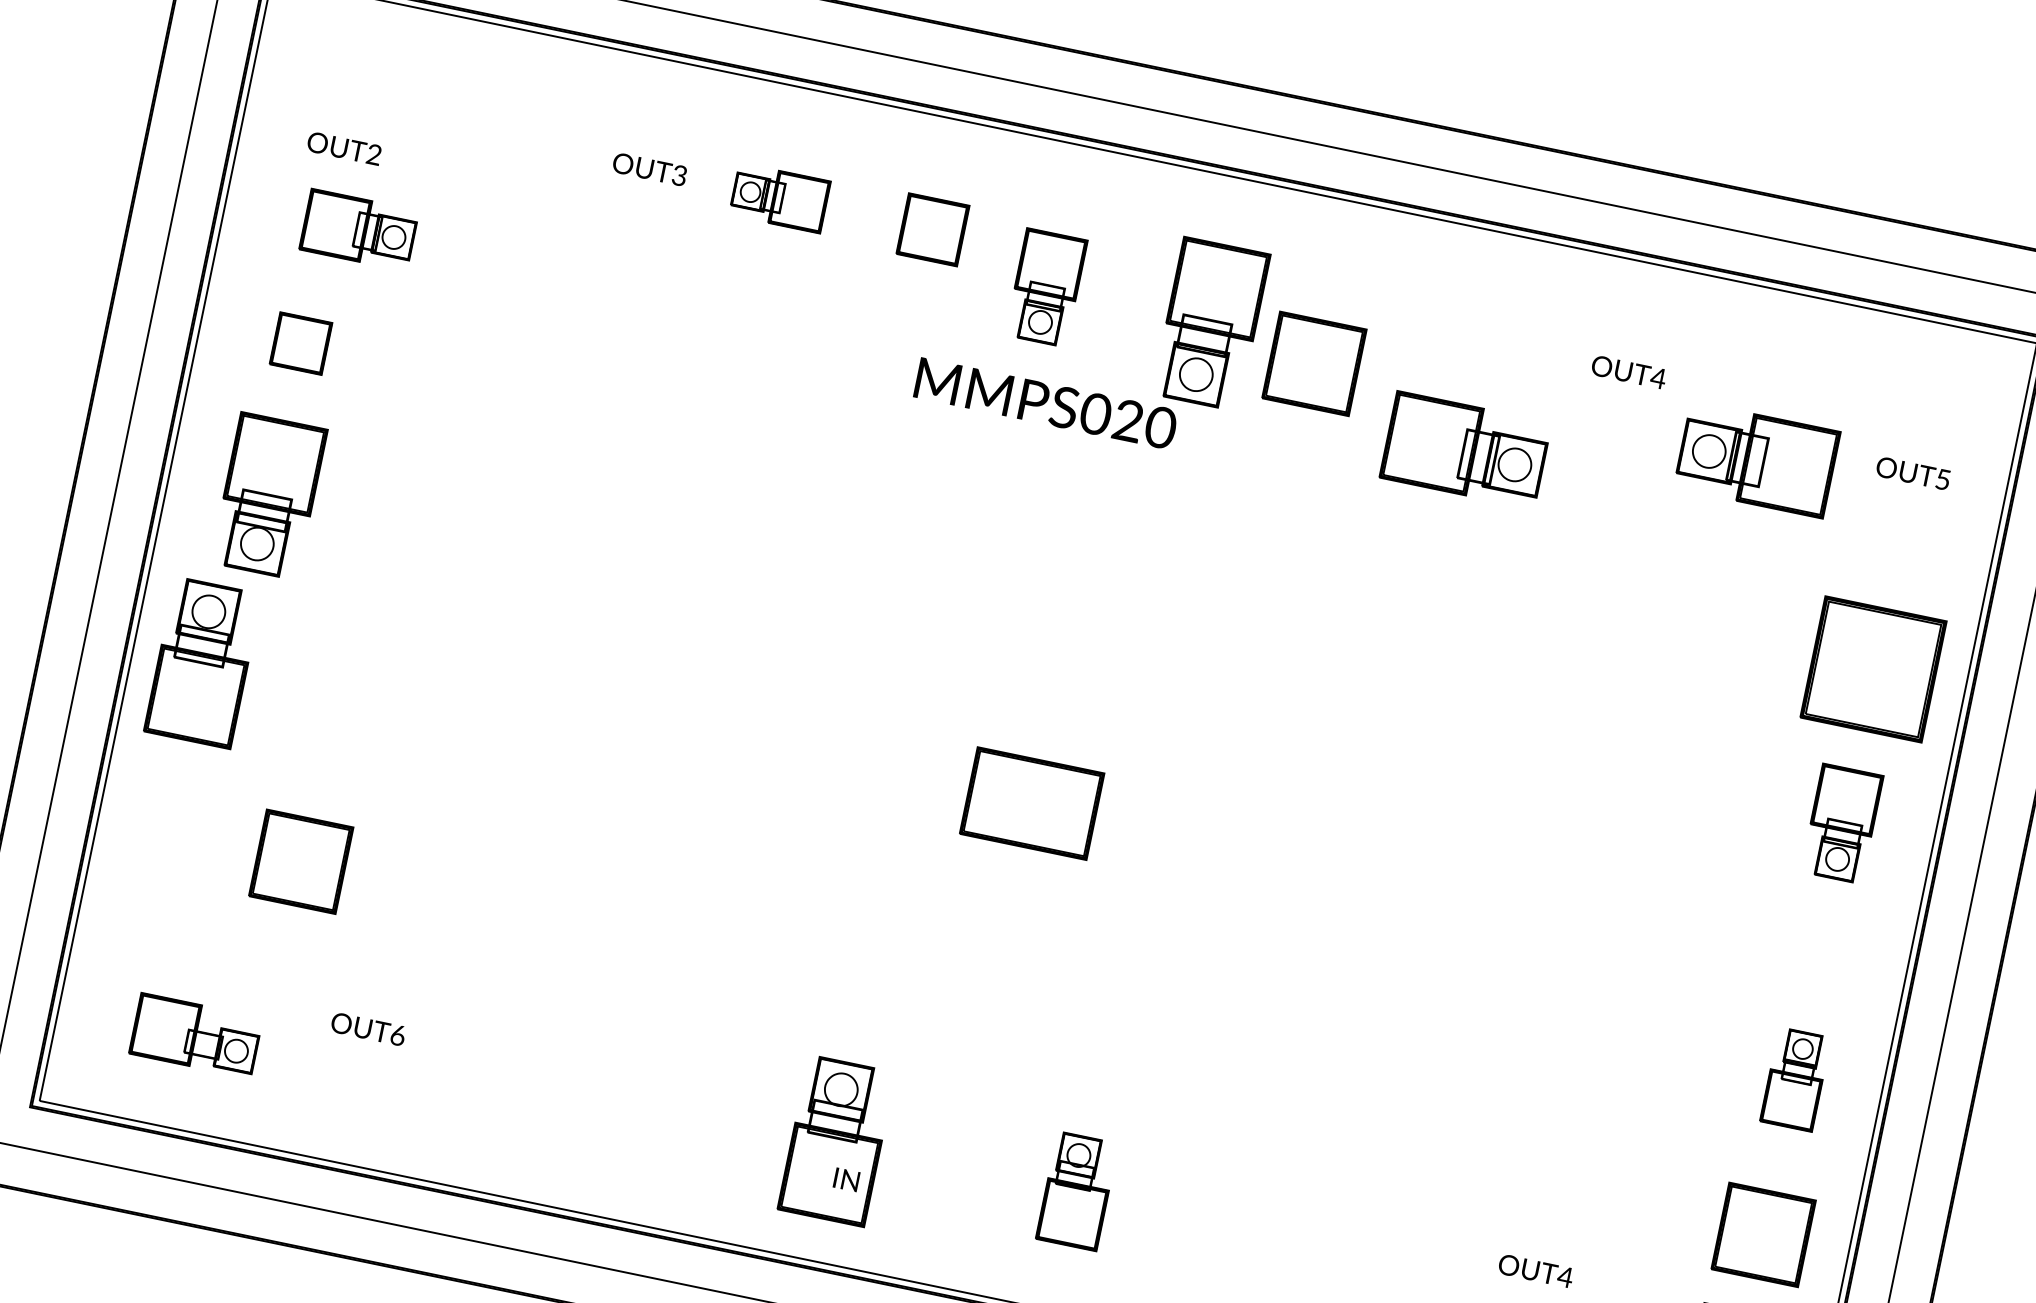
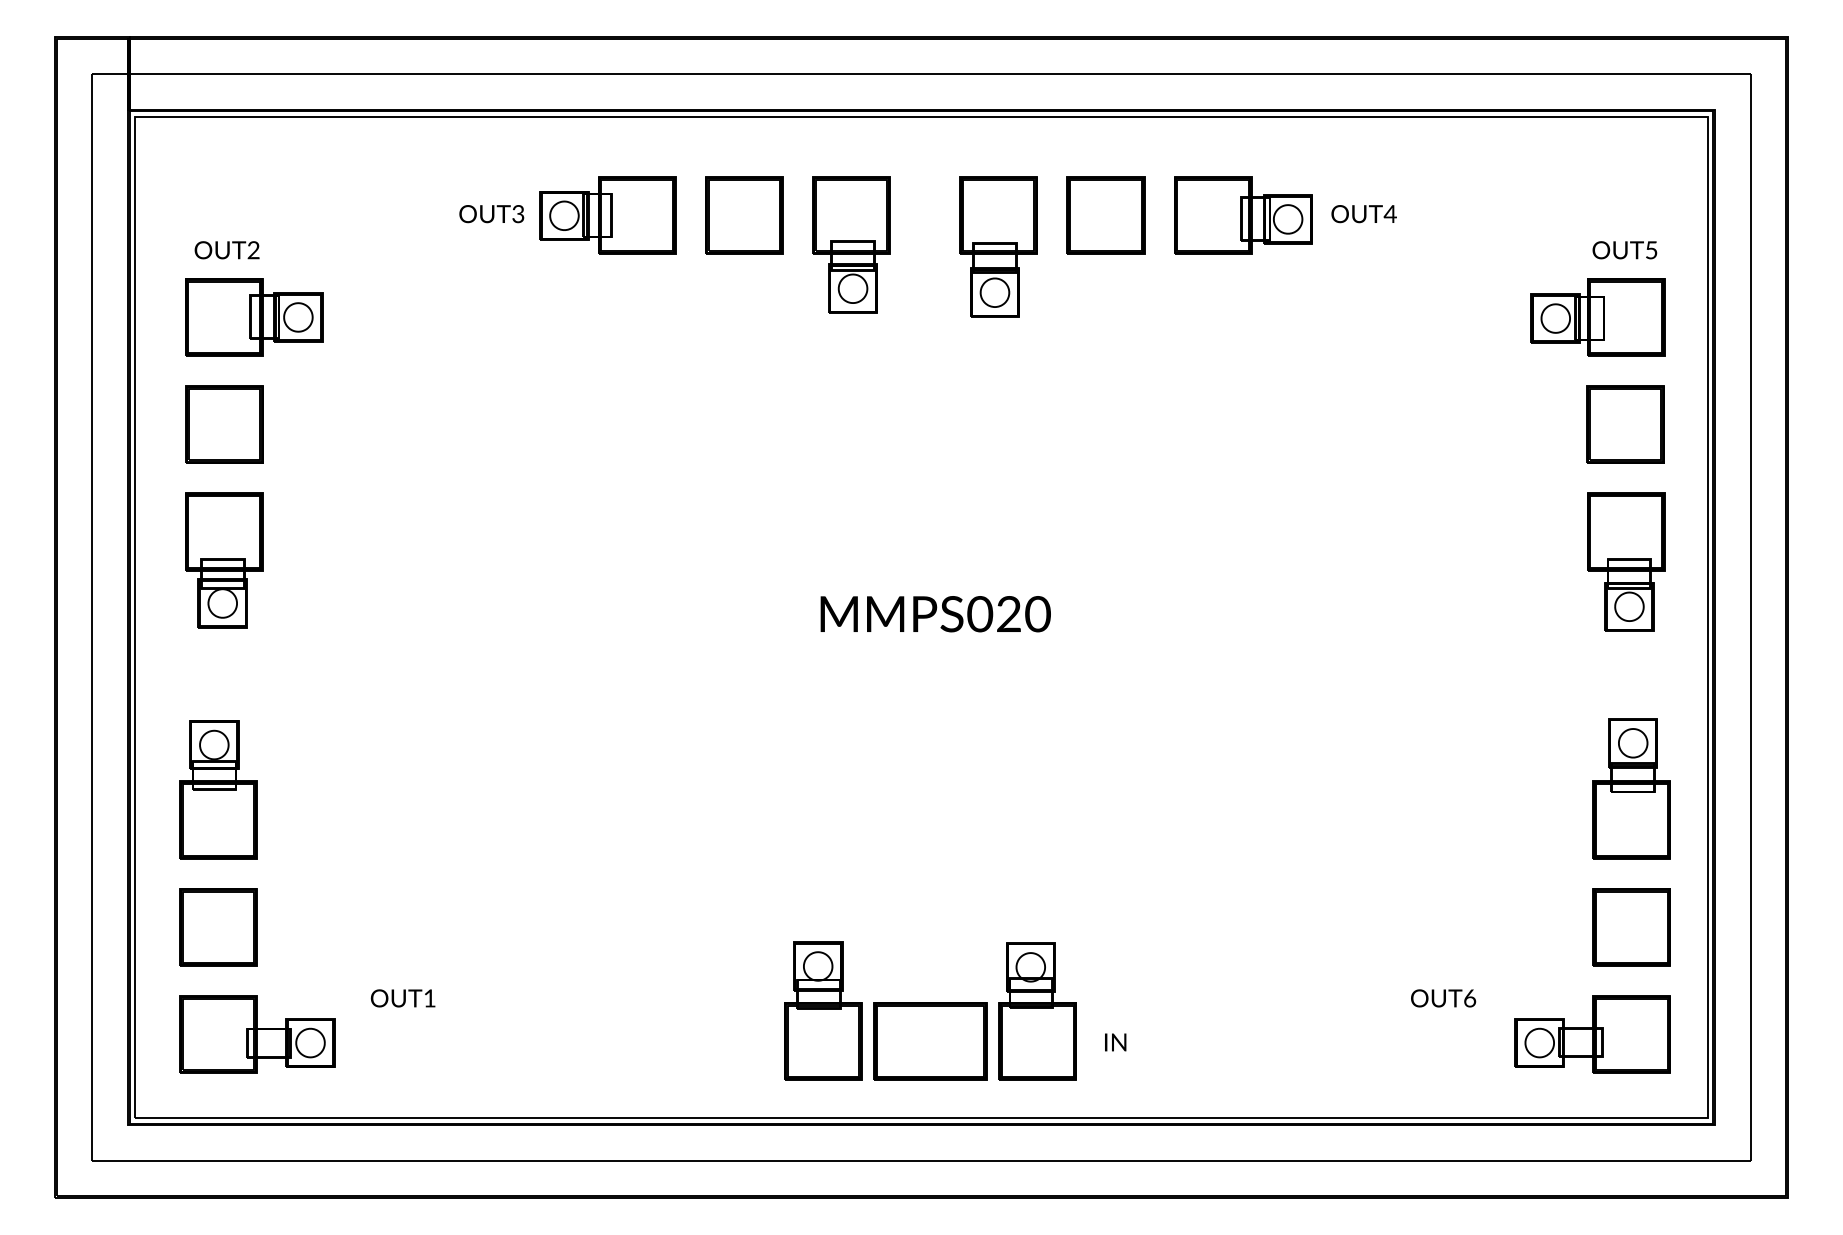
part: (779, 197) -> (607, 215), size x1.67
part: (933, 229) -> (744, 215), size x1.43
part: (359, 230) -> (254, 317), size x1.43
part: (1046, 287) -> (851, 244), size x1.43
part: (300, 343) -> (224, 424), size x1.67
part: (1313, 363) -> (1105, 215), moved
text: (1045, 404) -> (935, 614), moved
part: (1465, 450) -> (1243, 215), moved
part: (1756, 459) -> (1597, 317), moved
part: (203, 662) -> (218, 789), moved
part: (1873, 669) -> (1625, 424), size x0.71
part: (1031, 803) -> (930, 1041), moved
part: (1842, 823) -> (1626, 561), size x1.43
part: (301, 862) -> (218, 927), moved
part: (196, 1035) -> (257, 1034), size x1.43
text: (397, 1035) -> (429, 998), OUT6 -> OUT1
part: (1795, 1079) -> (1631, 788), size x1.67
text: (846, 1179) -> (1115, 1042), moved
part: (1076, 1191) -> (1037, 1011), size x1.43
text: (1564, 1277) -> (1469, 998), OUT4 -> OUT6

